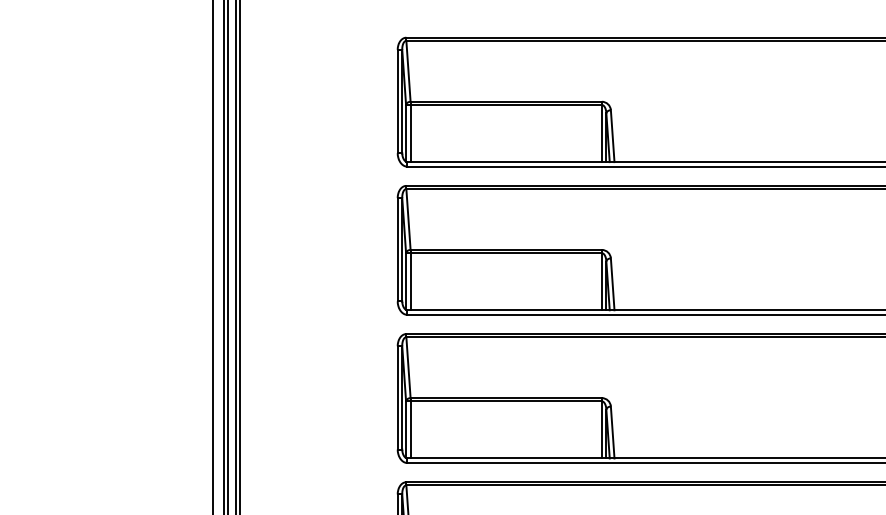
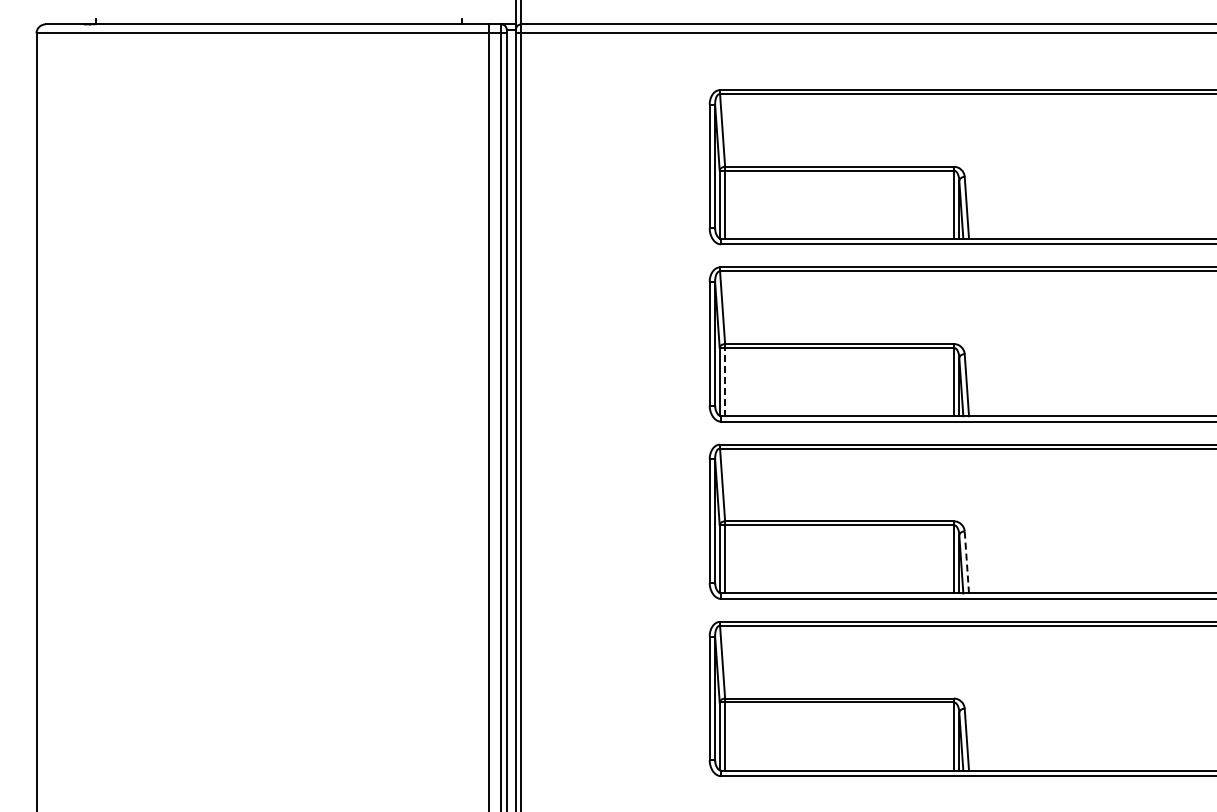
line: (410, 280) -> (725, 380), solid -> dashed
line: (612, 431) -> (966, 561), solid -> dashed

